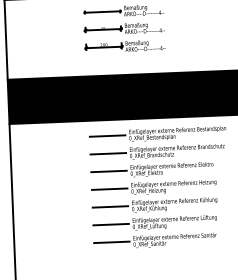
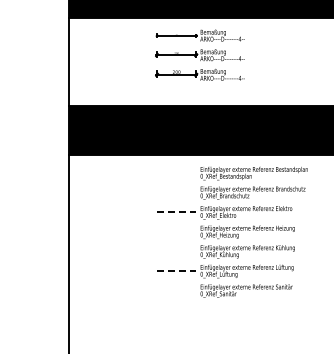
line: (107, 135) -> (176, 172), removed
line: (108, 153) -> (176, 192), removed
line: (108, 171) -> (176, 212), solid -> dashed
line: (109, 189) -> (176, 231), removed
line: (110, 207) -> (176, 251), removed
line: (110, 224) -> (176, 270), solid -> dashed
line: (111, 242) -> (176, 290), removed

